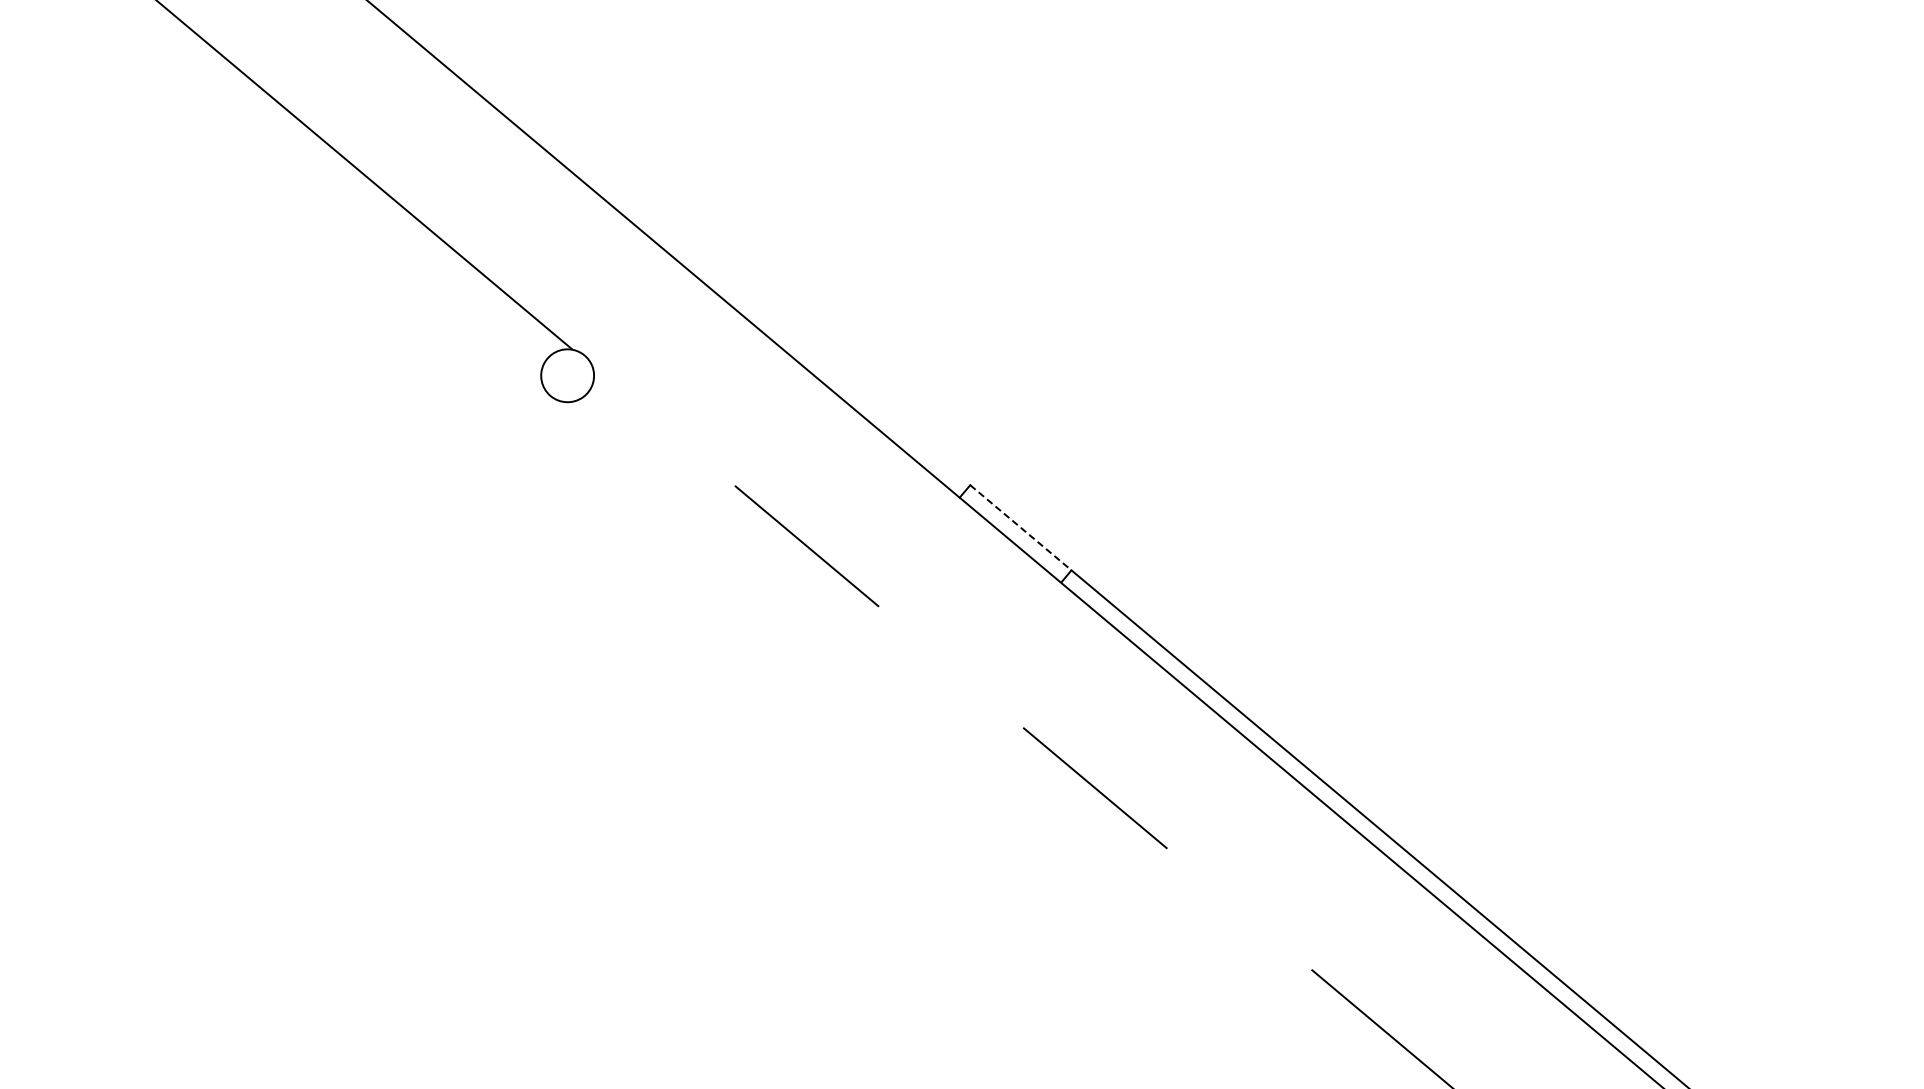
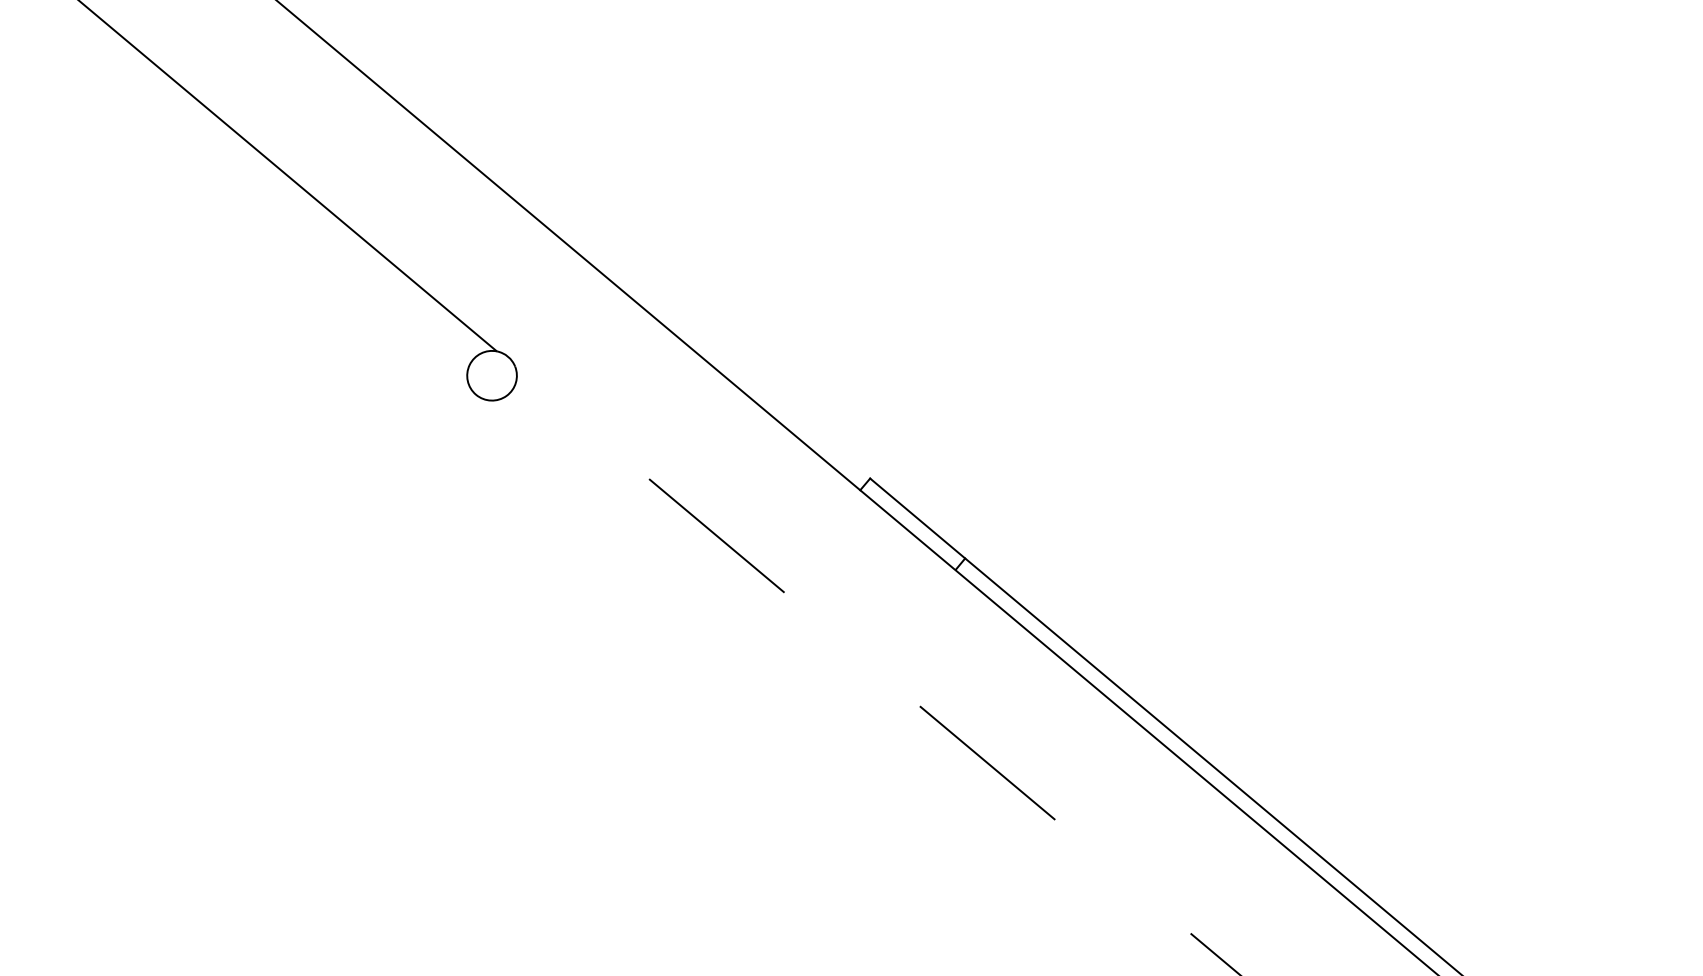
line: (1021, 528) -> (918, 519), dashed -> solid

